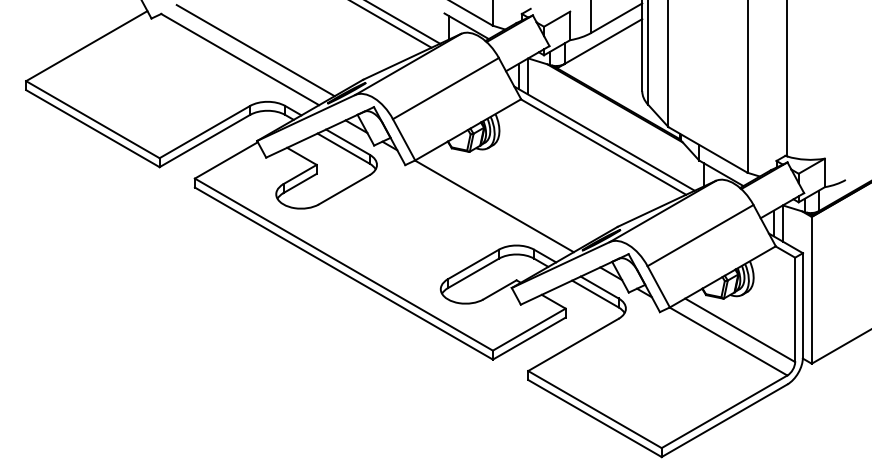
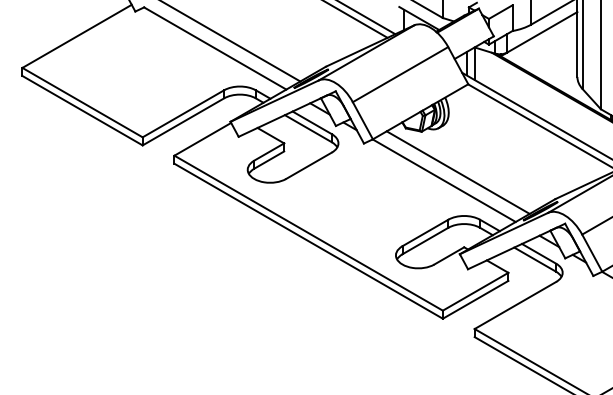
line: (509, 197) -> (457, 172), added

